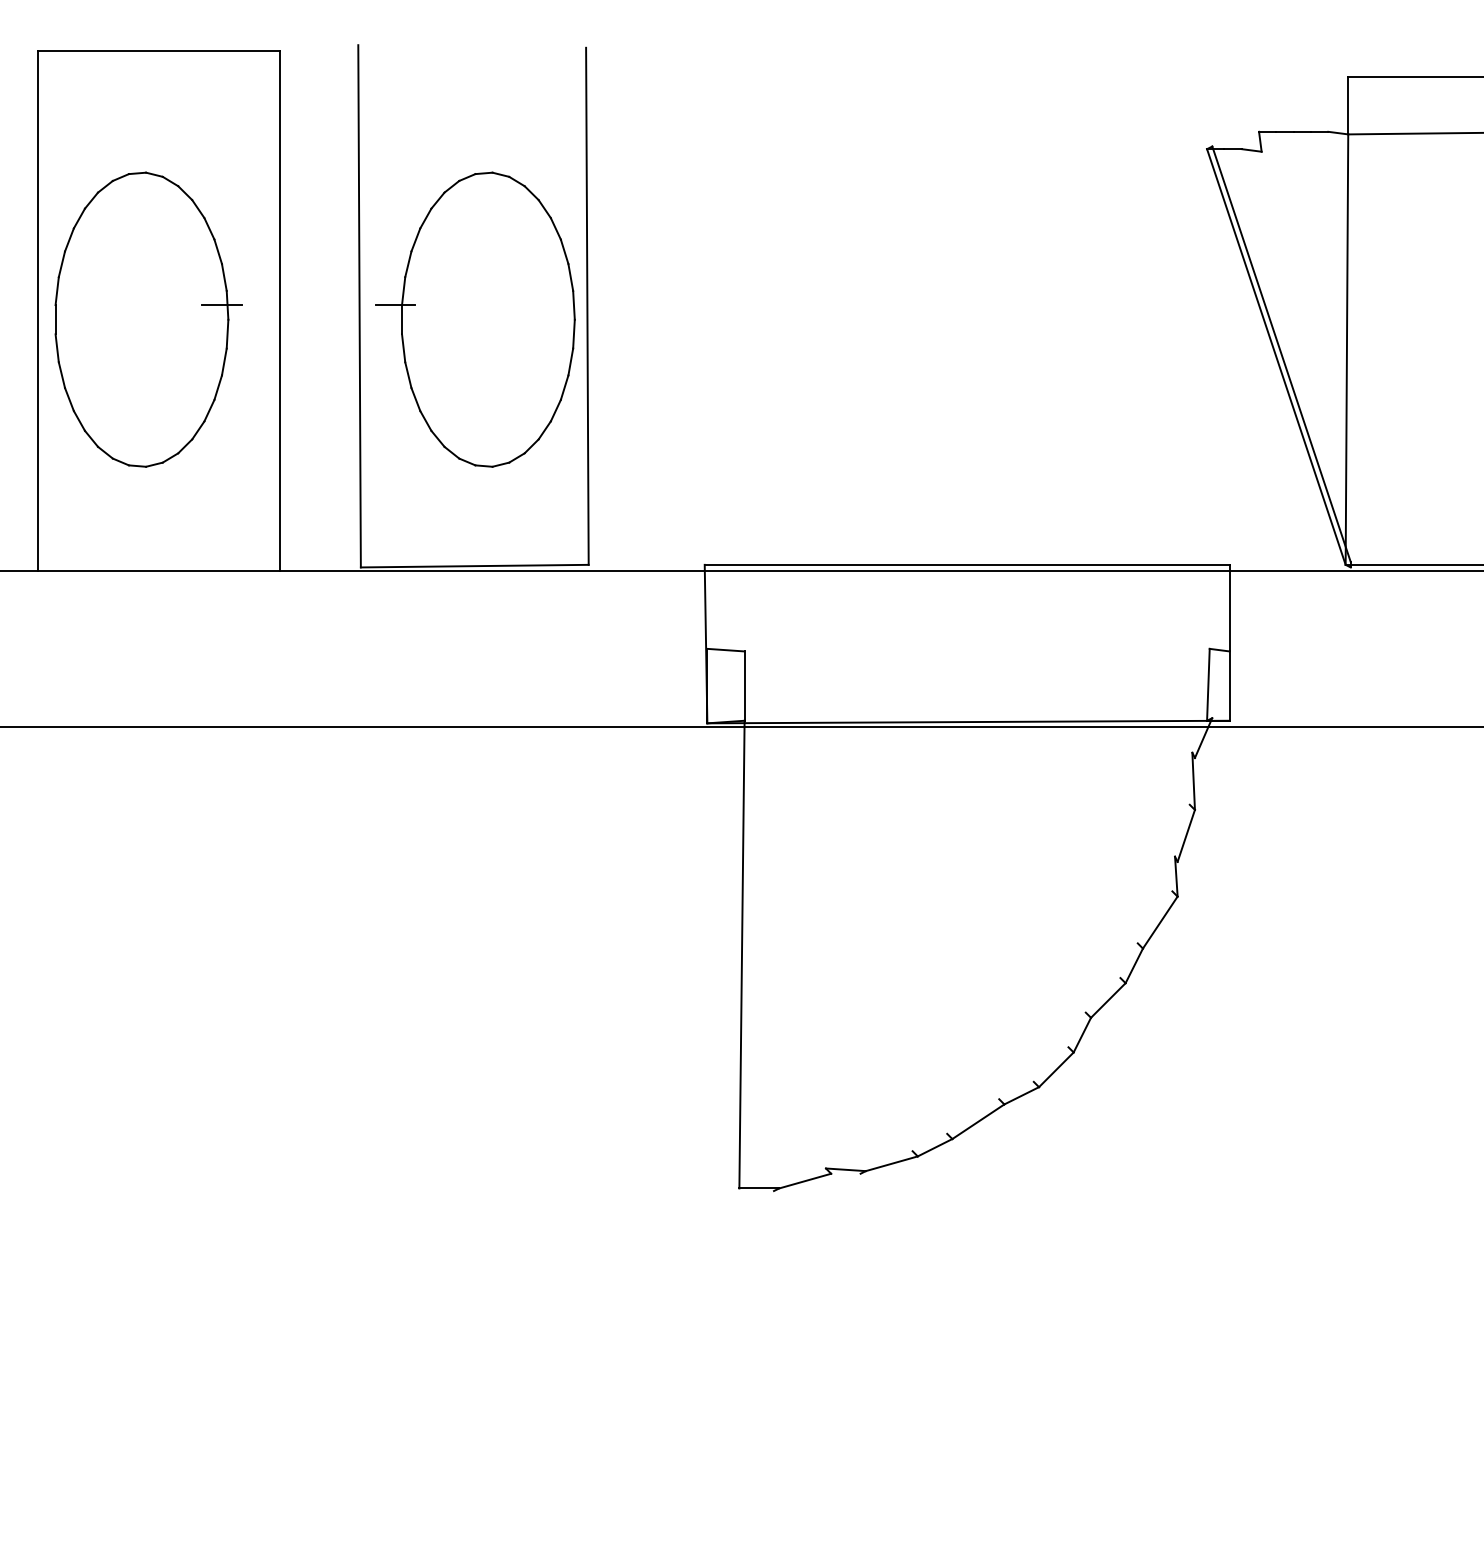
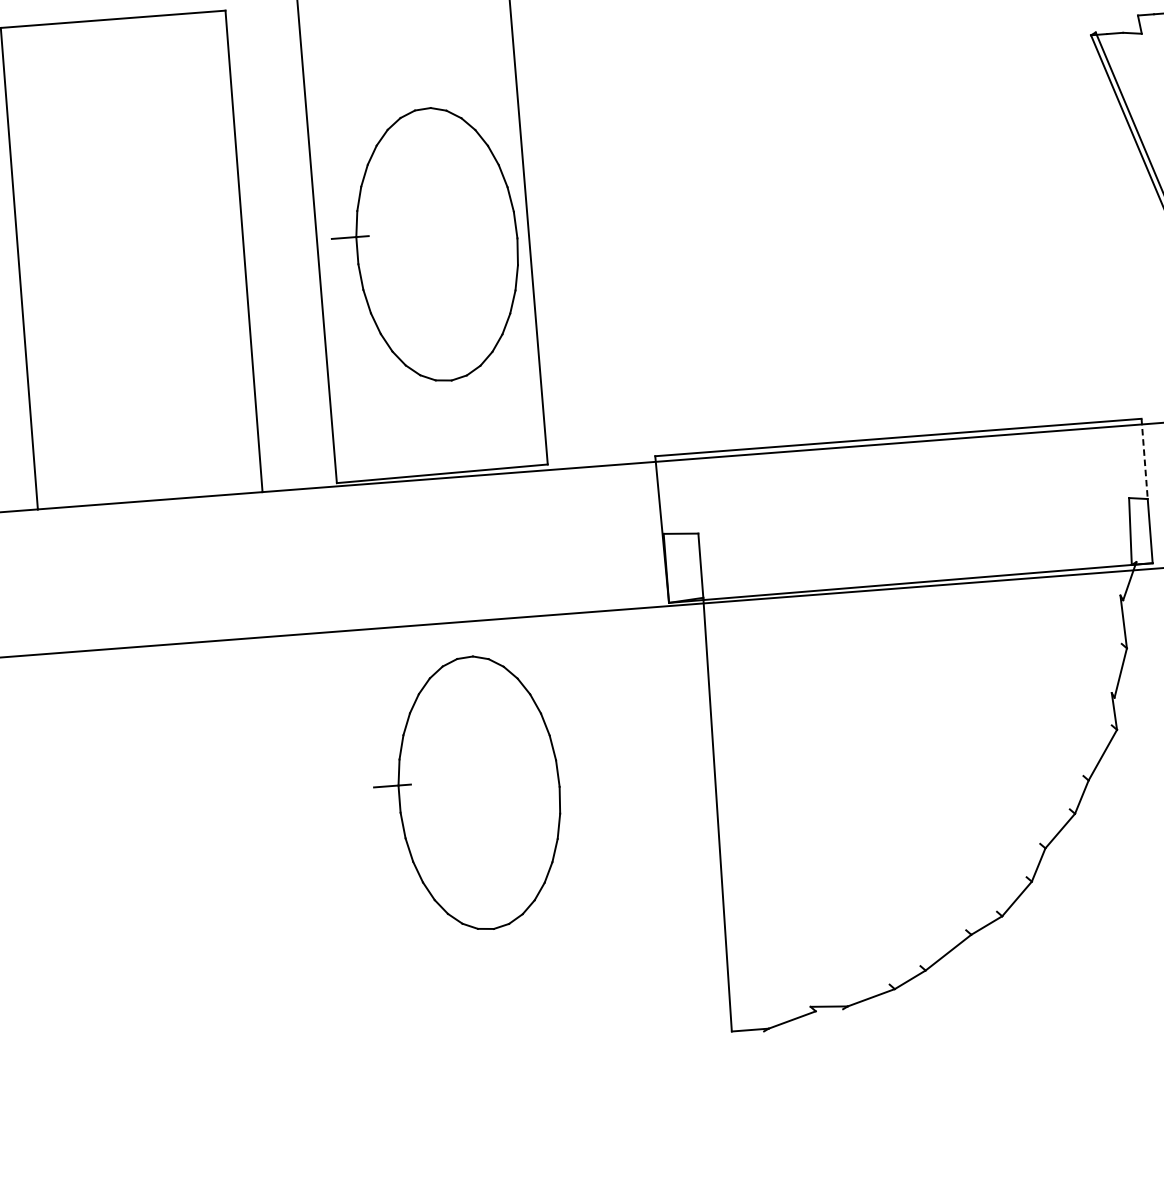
part: (148, 319) -> (122, 268), removed
line: (1229, 608) -> (1144, 459), solid -> dashed
part: (475, 911) -> (467, 793), added

